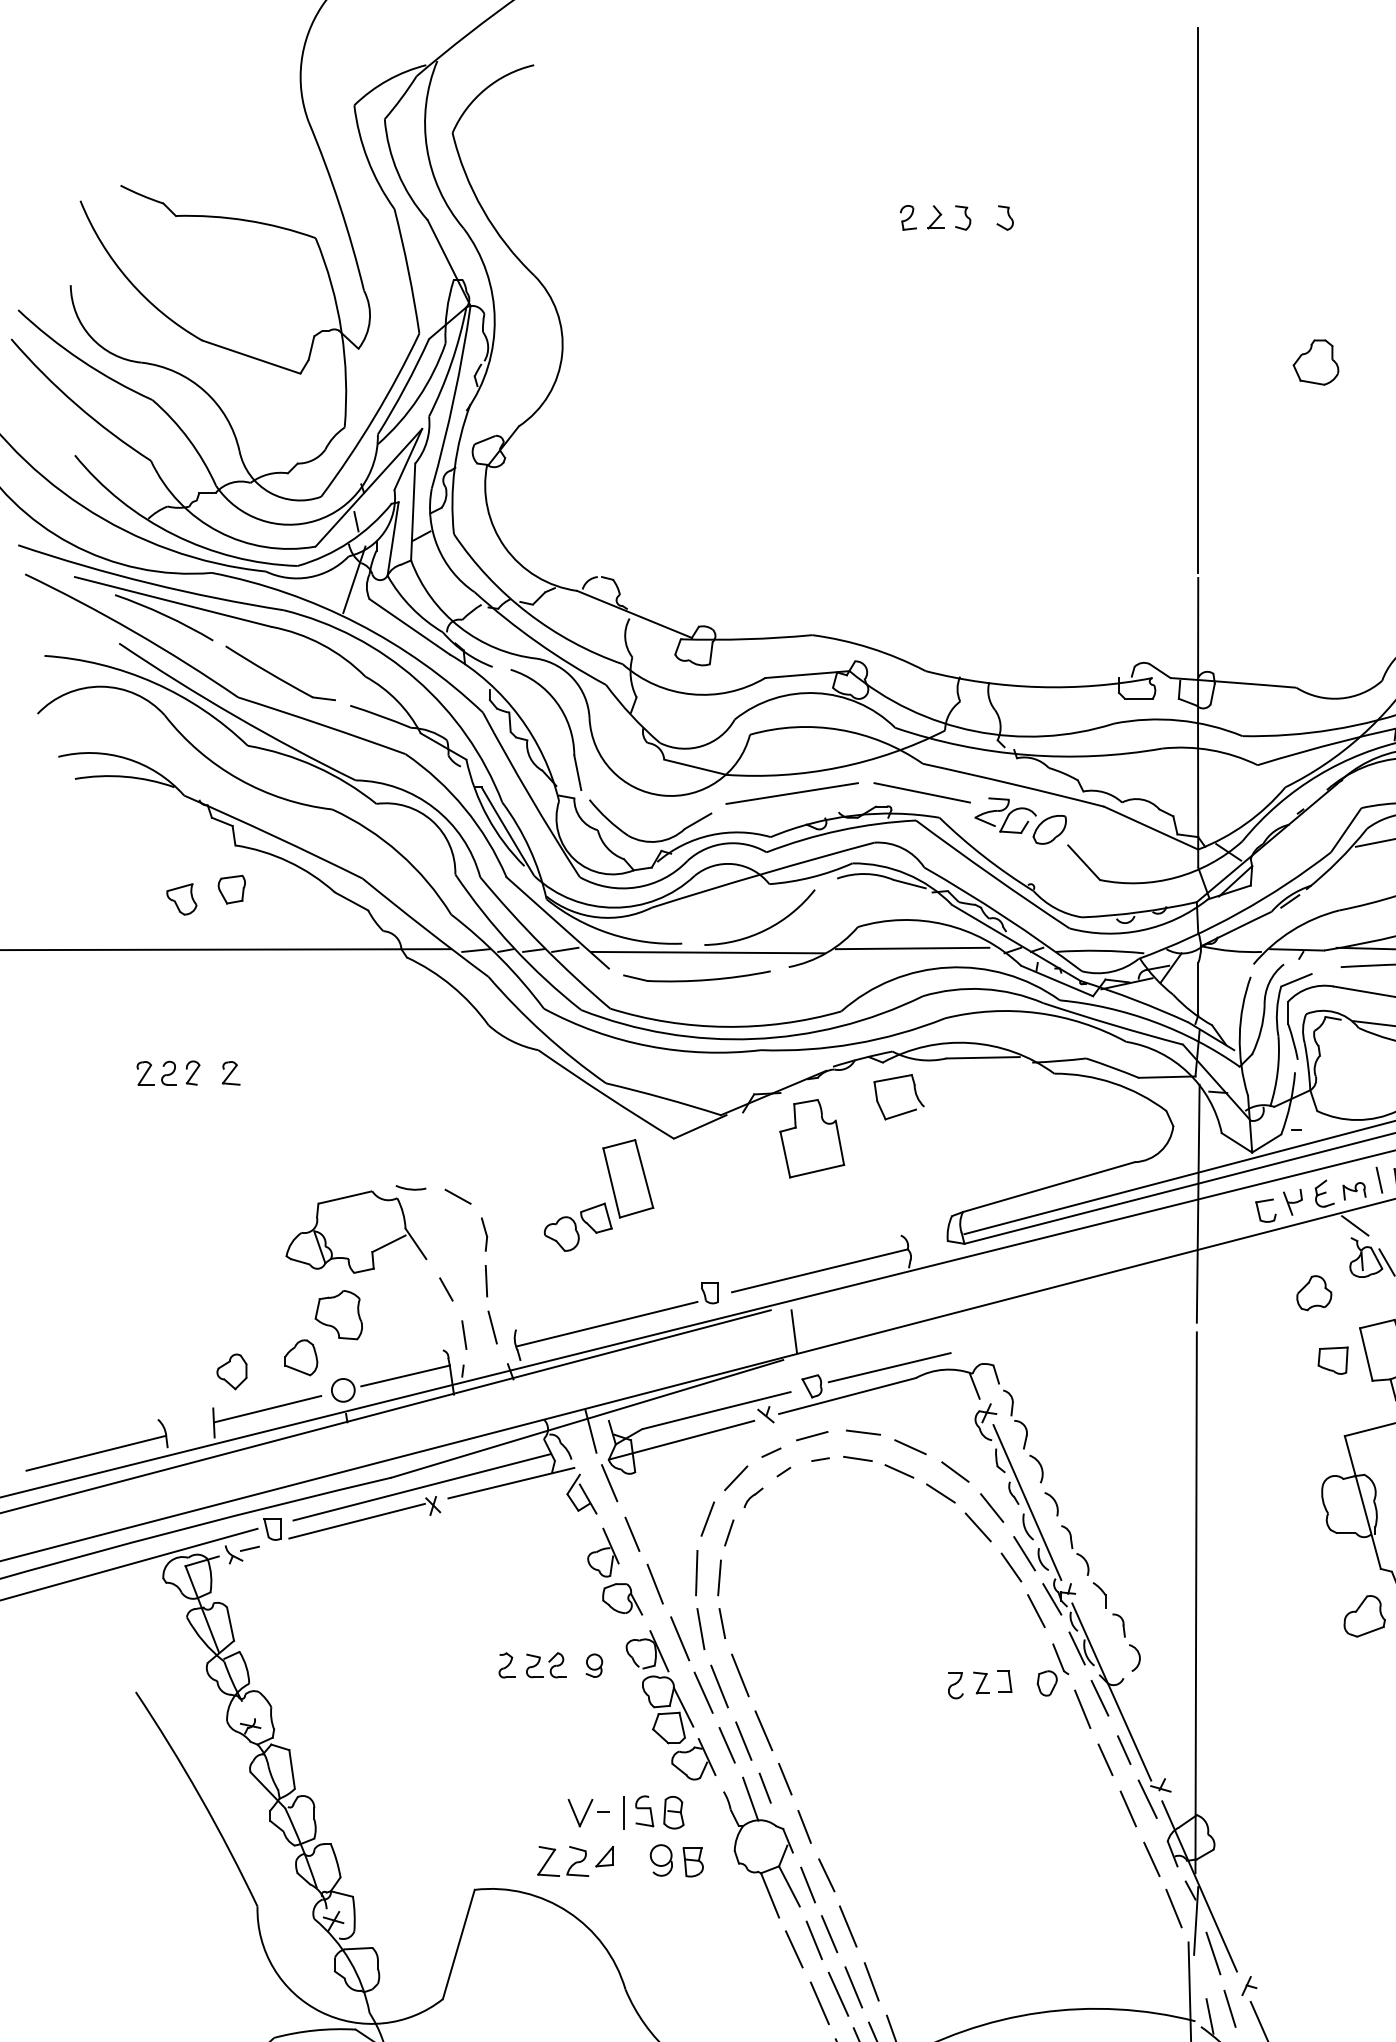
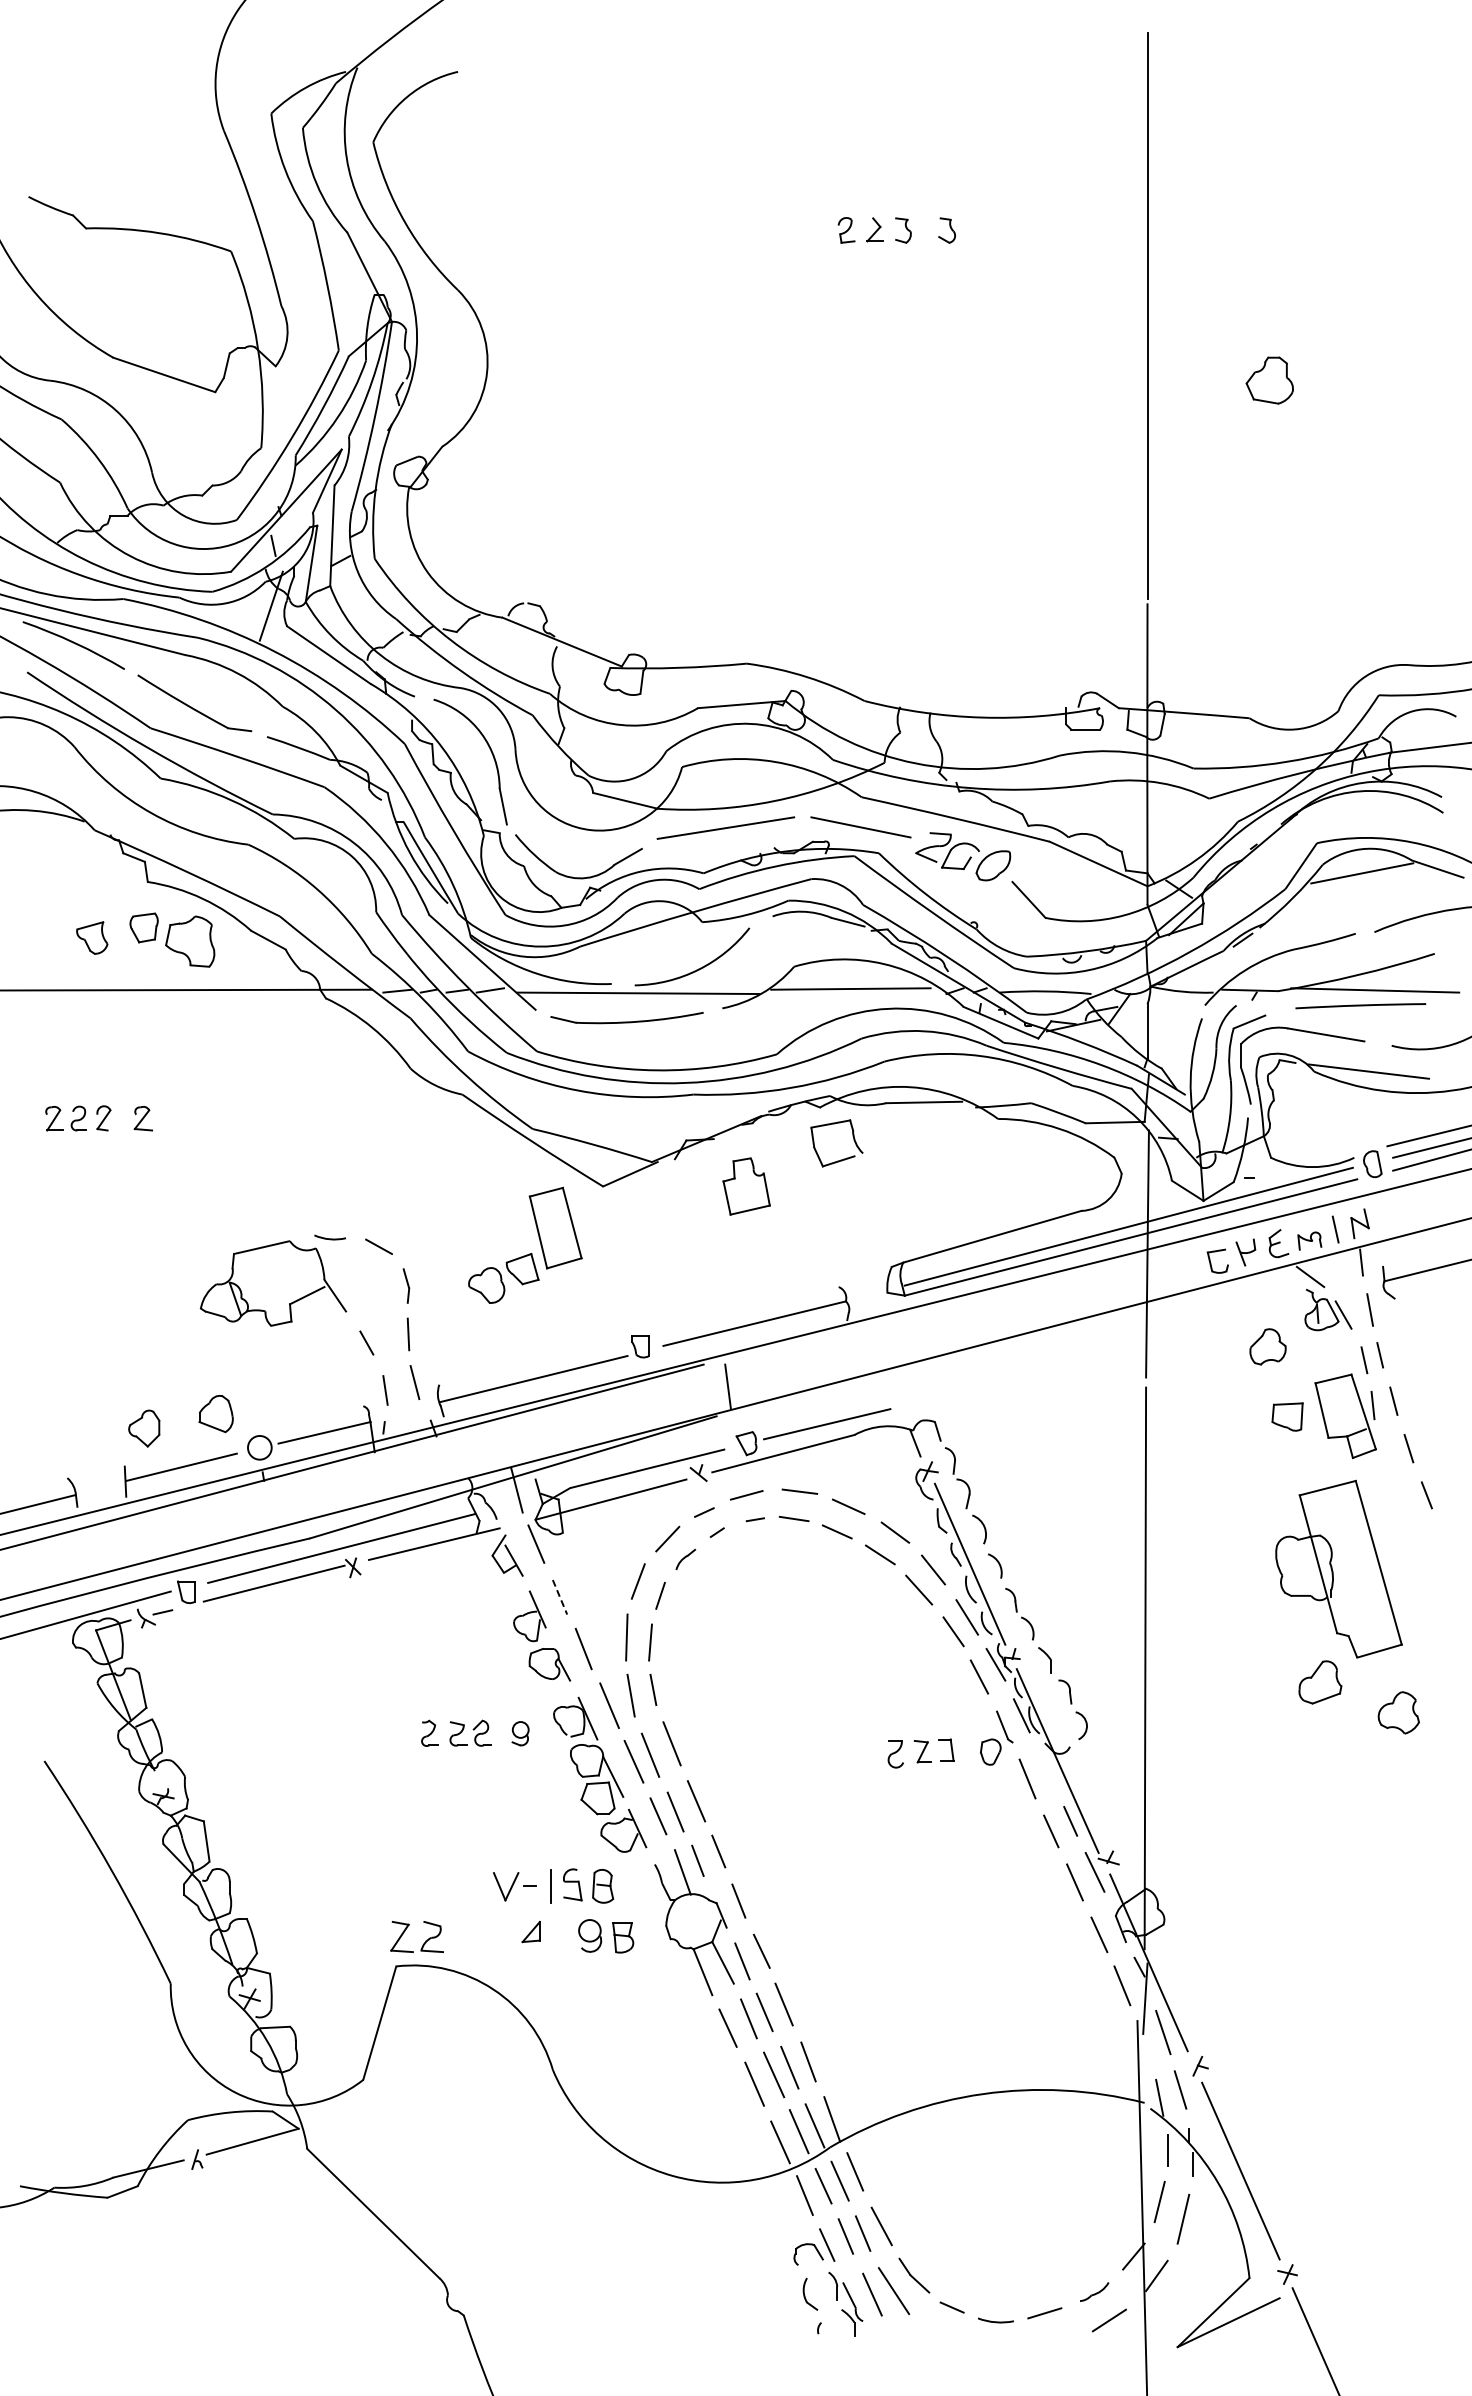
part: (812, 1138) -> (746, 1186), size x0.7
part: (339, 1314) -> (190, 941), moved
line: (632, 1534) -> (560, 1597), solid -> dashed
line: (1099, 1698) -> (1045, 1767), removed
part: (571, 1864) -> (425, 1940), moved

